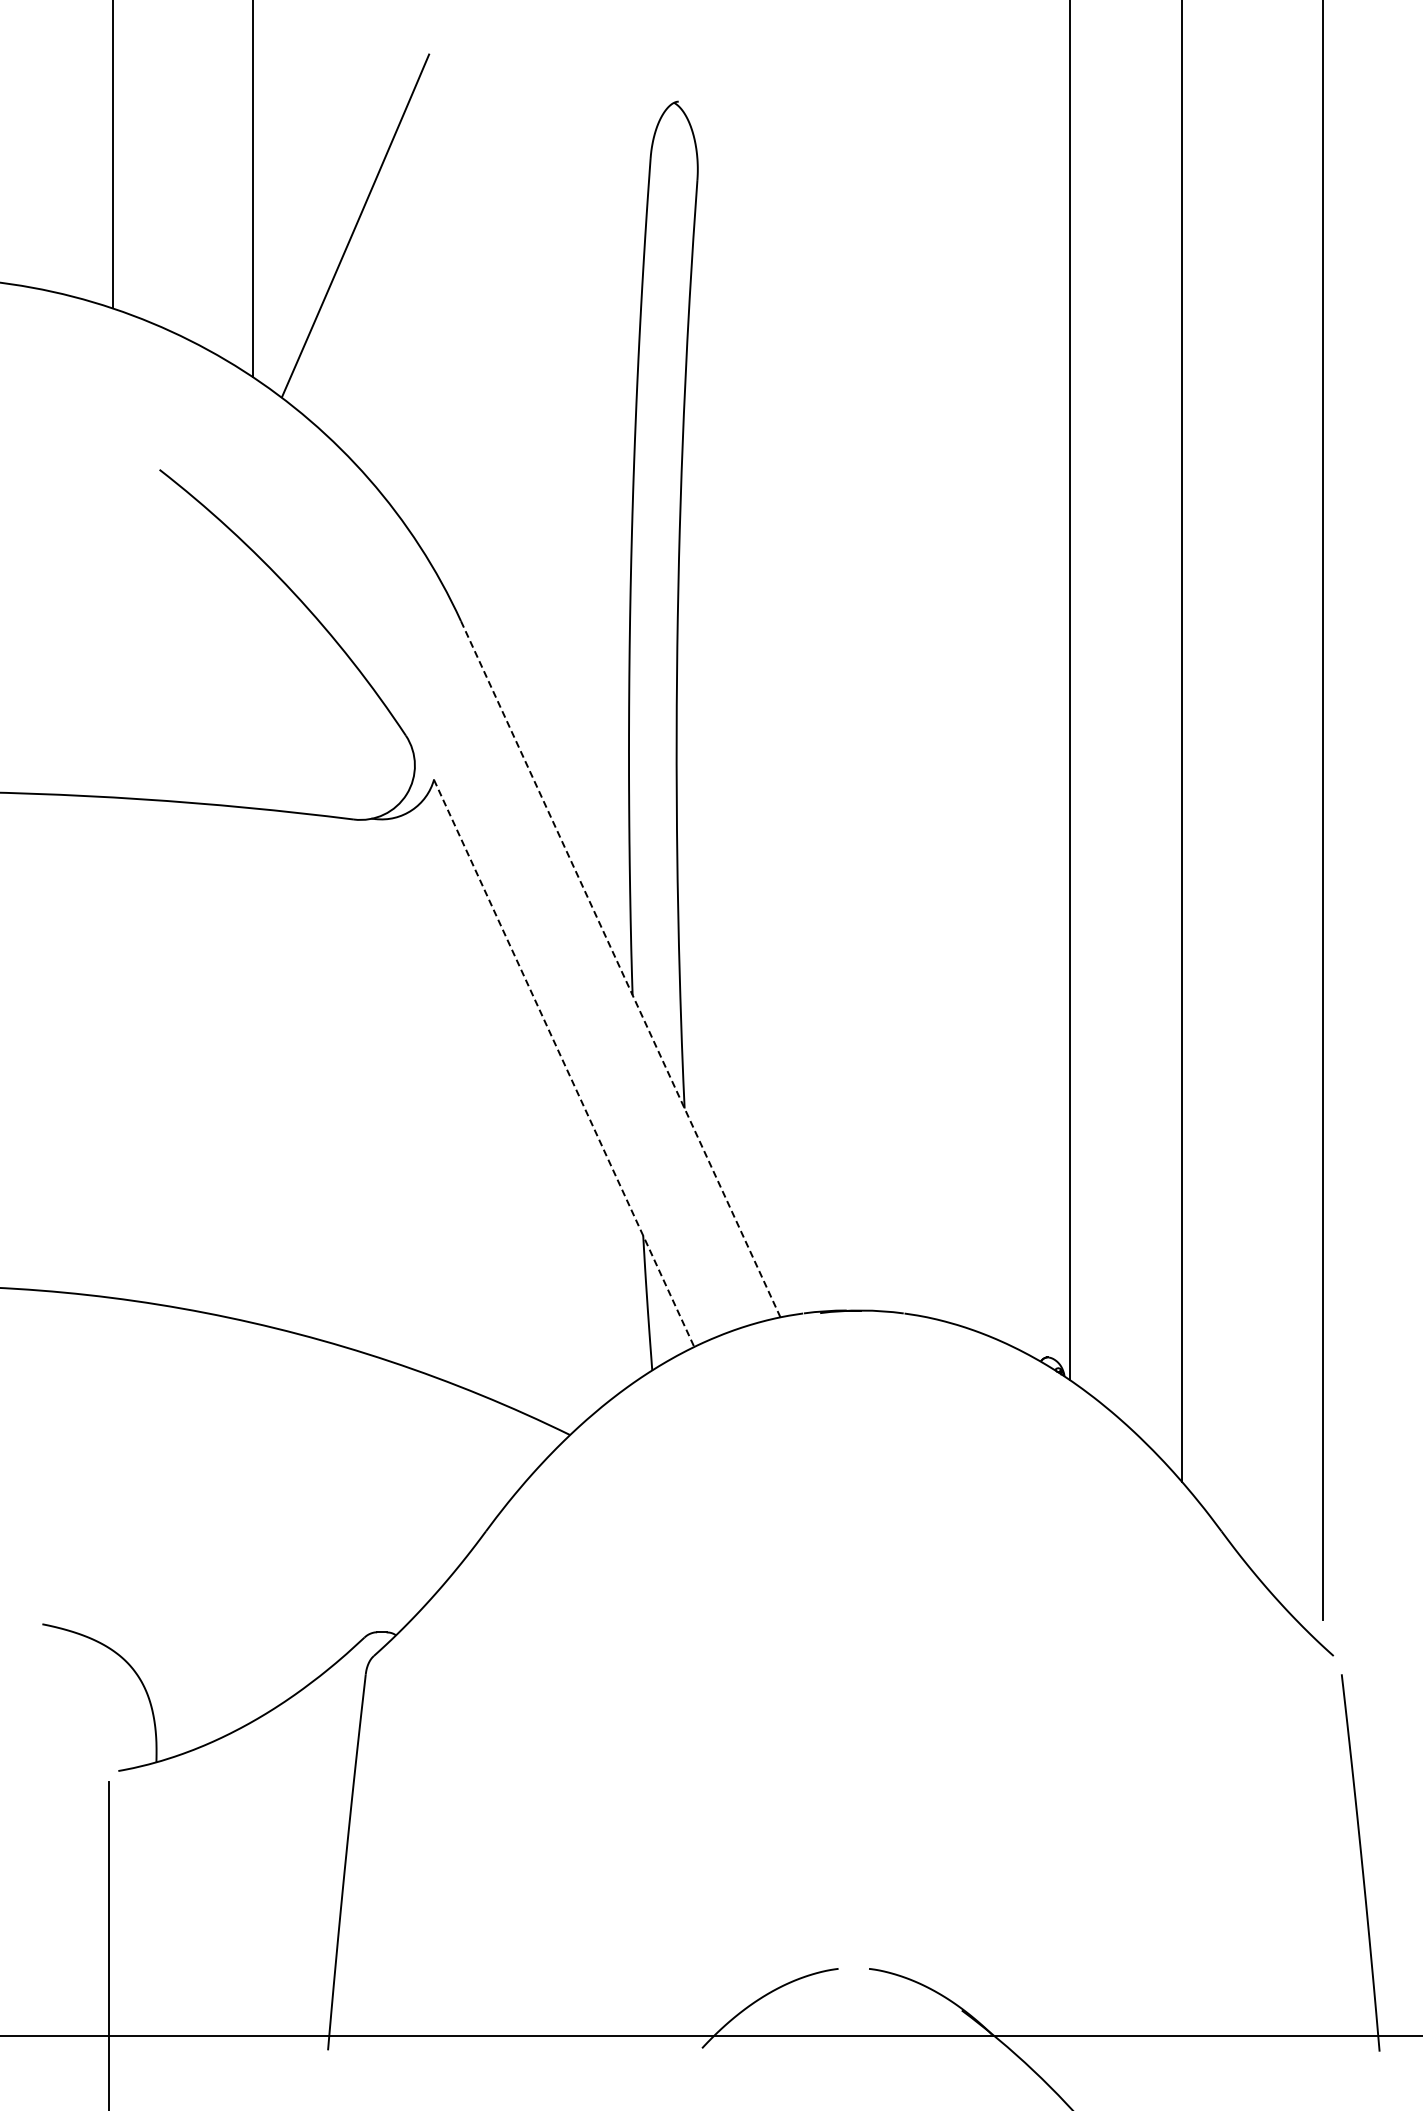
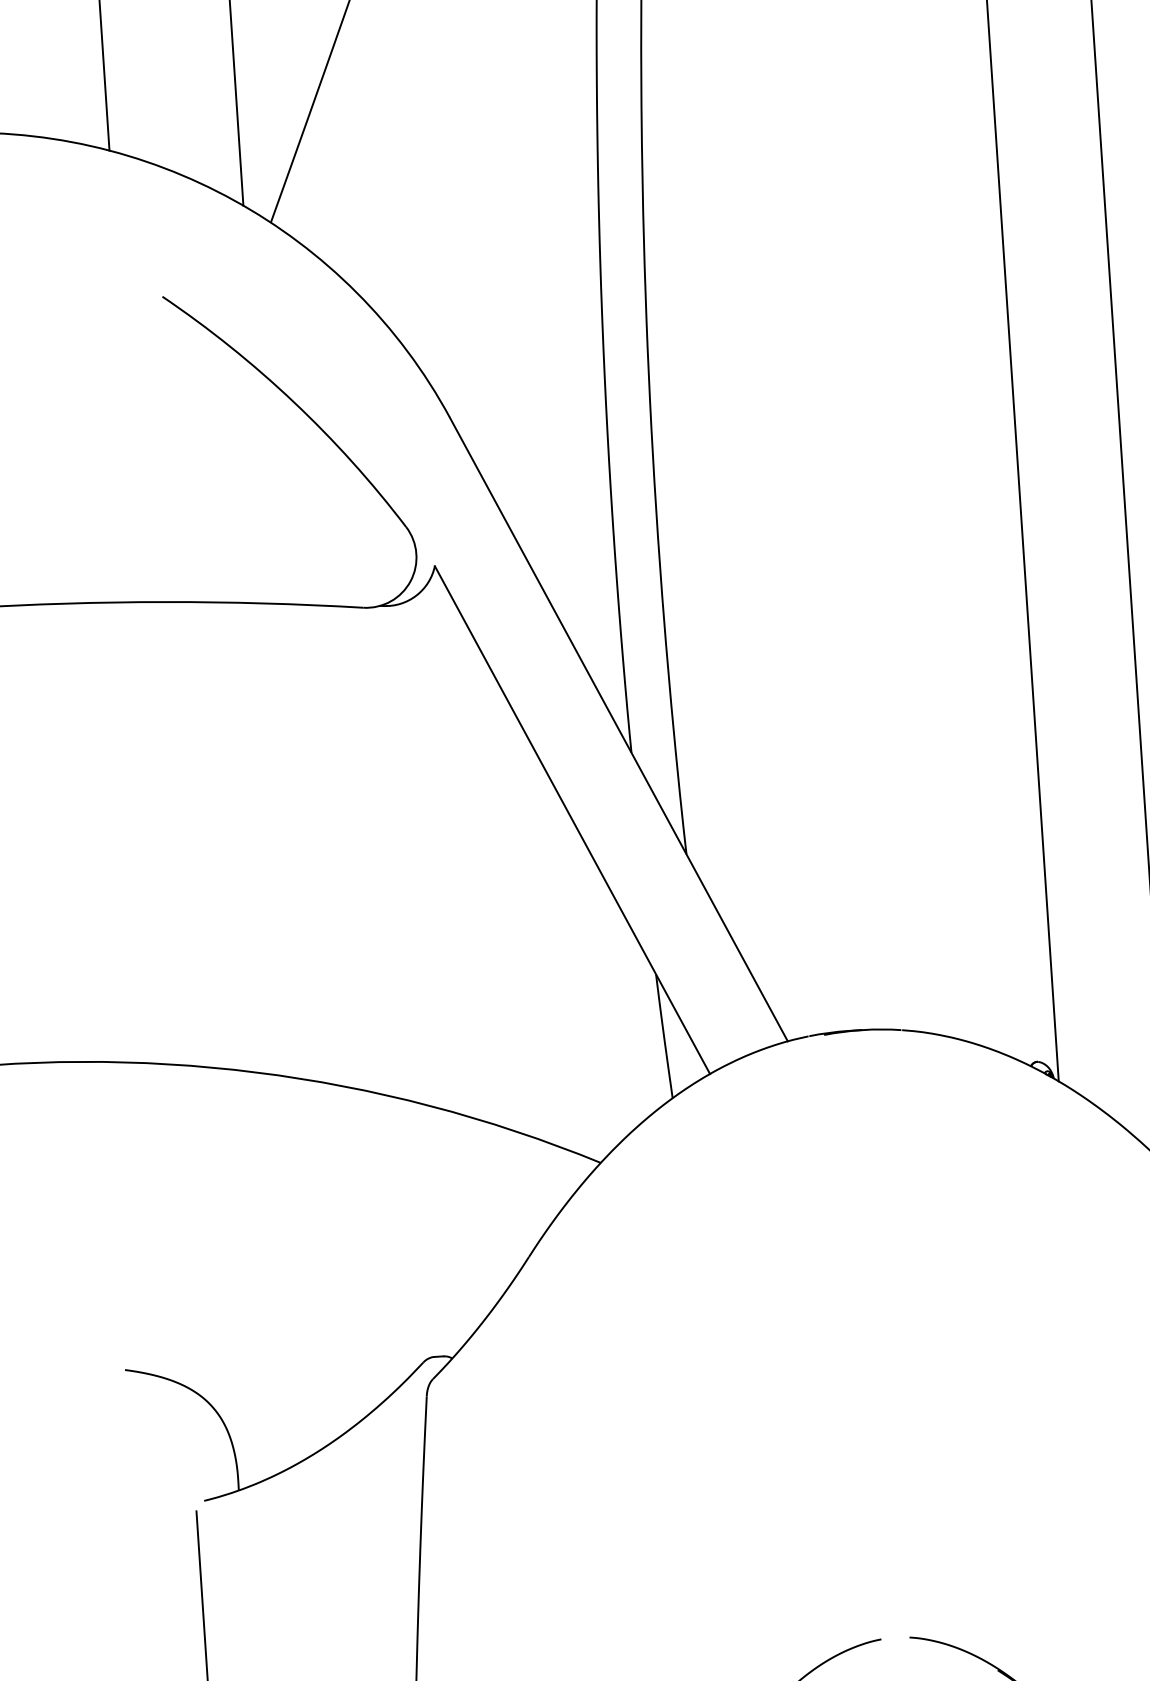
line: (620, 968) -> (618, 728), dashed -> solid
line: (564, 1063) -> (572, 820), dashed -> solid

